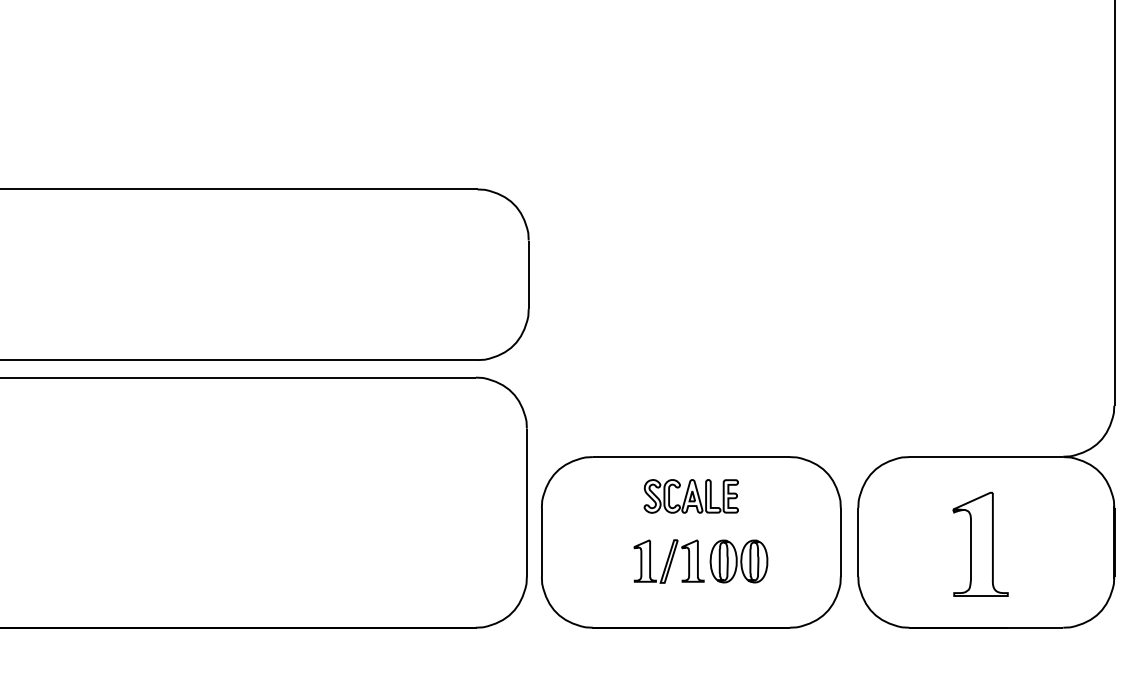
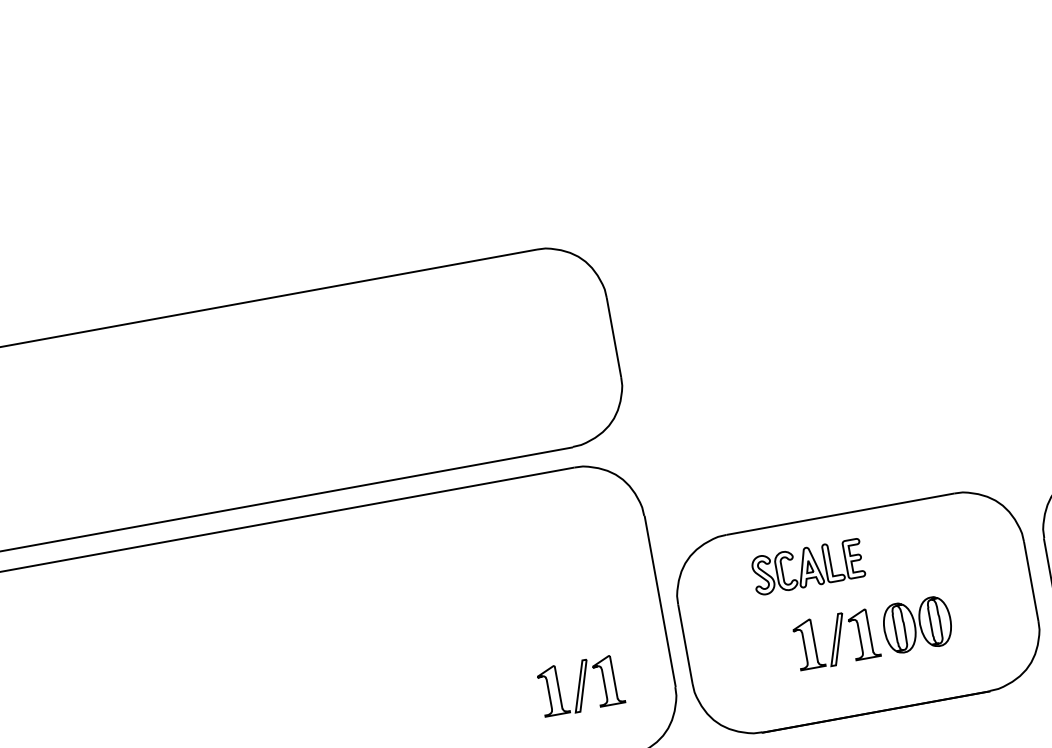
part: (690, 496) -> (807, 567), moved
part: (447, 561) -> (580, 686), added

